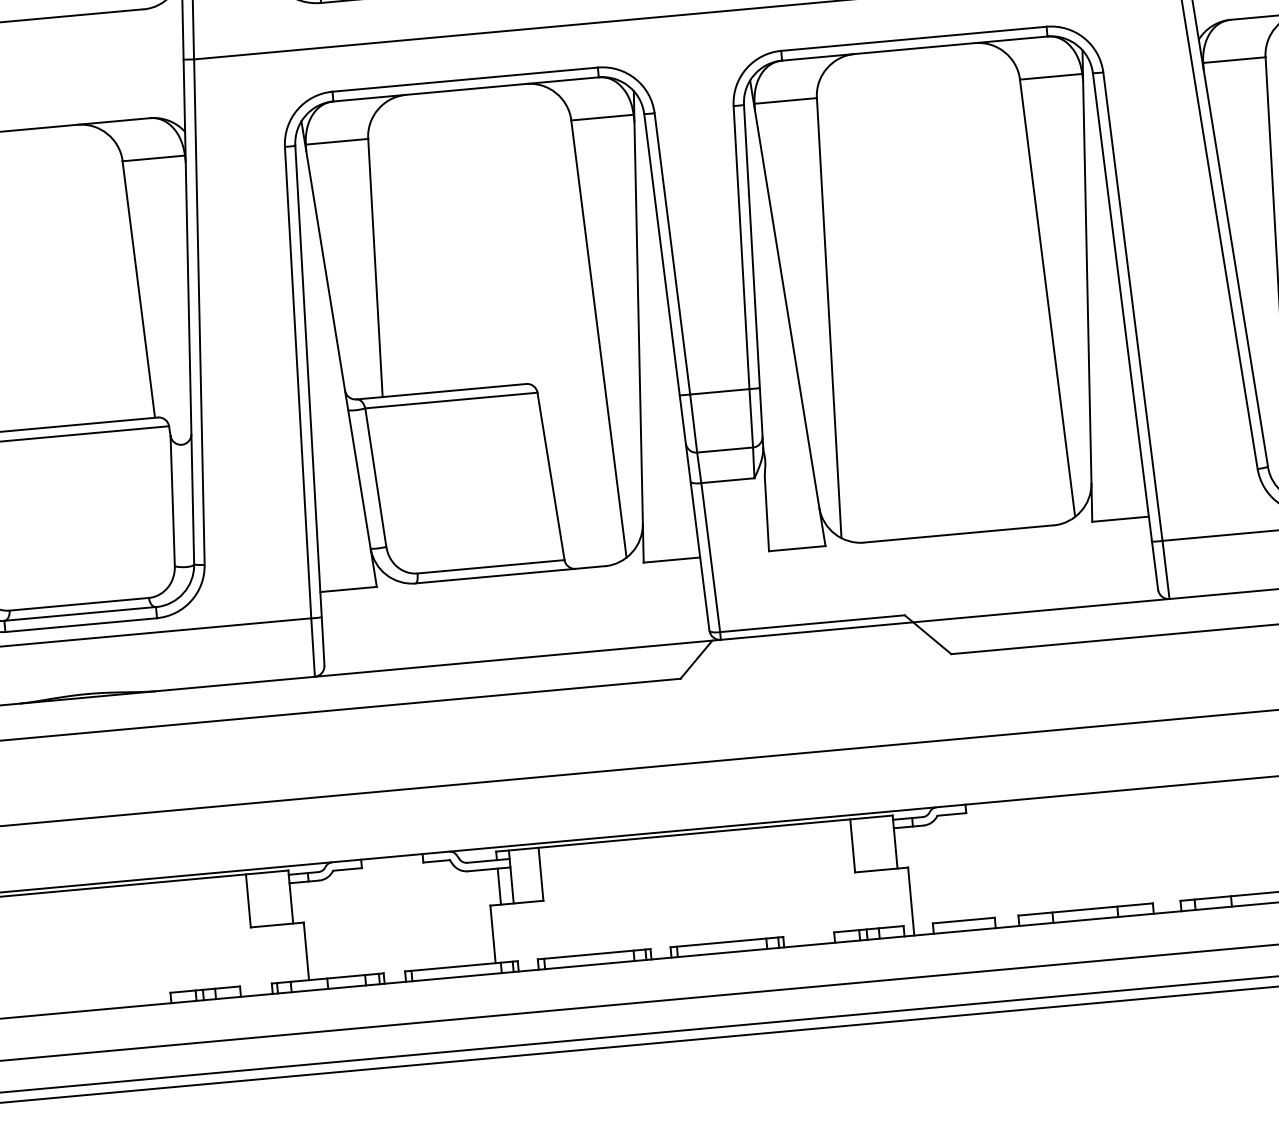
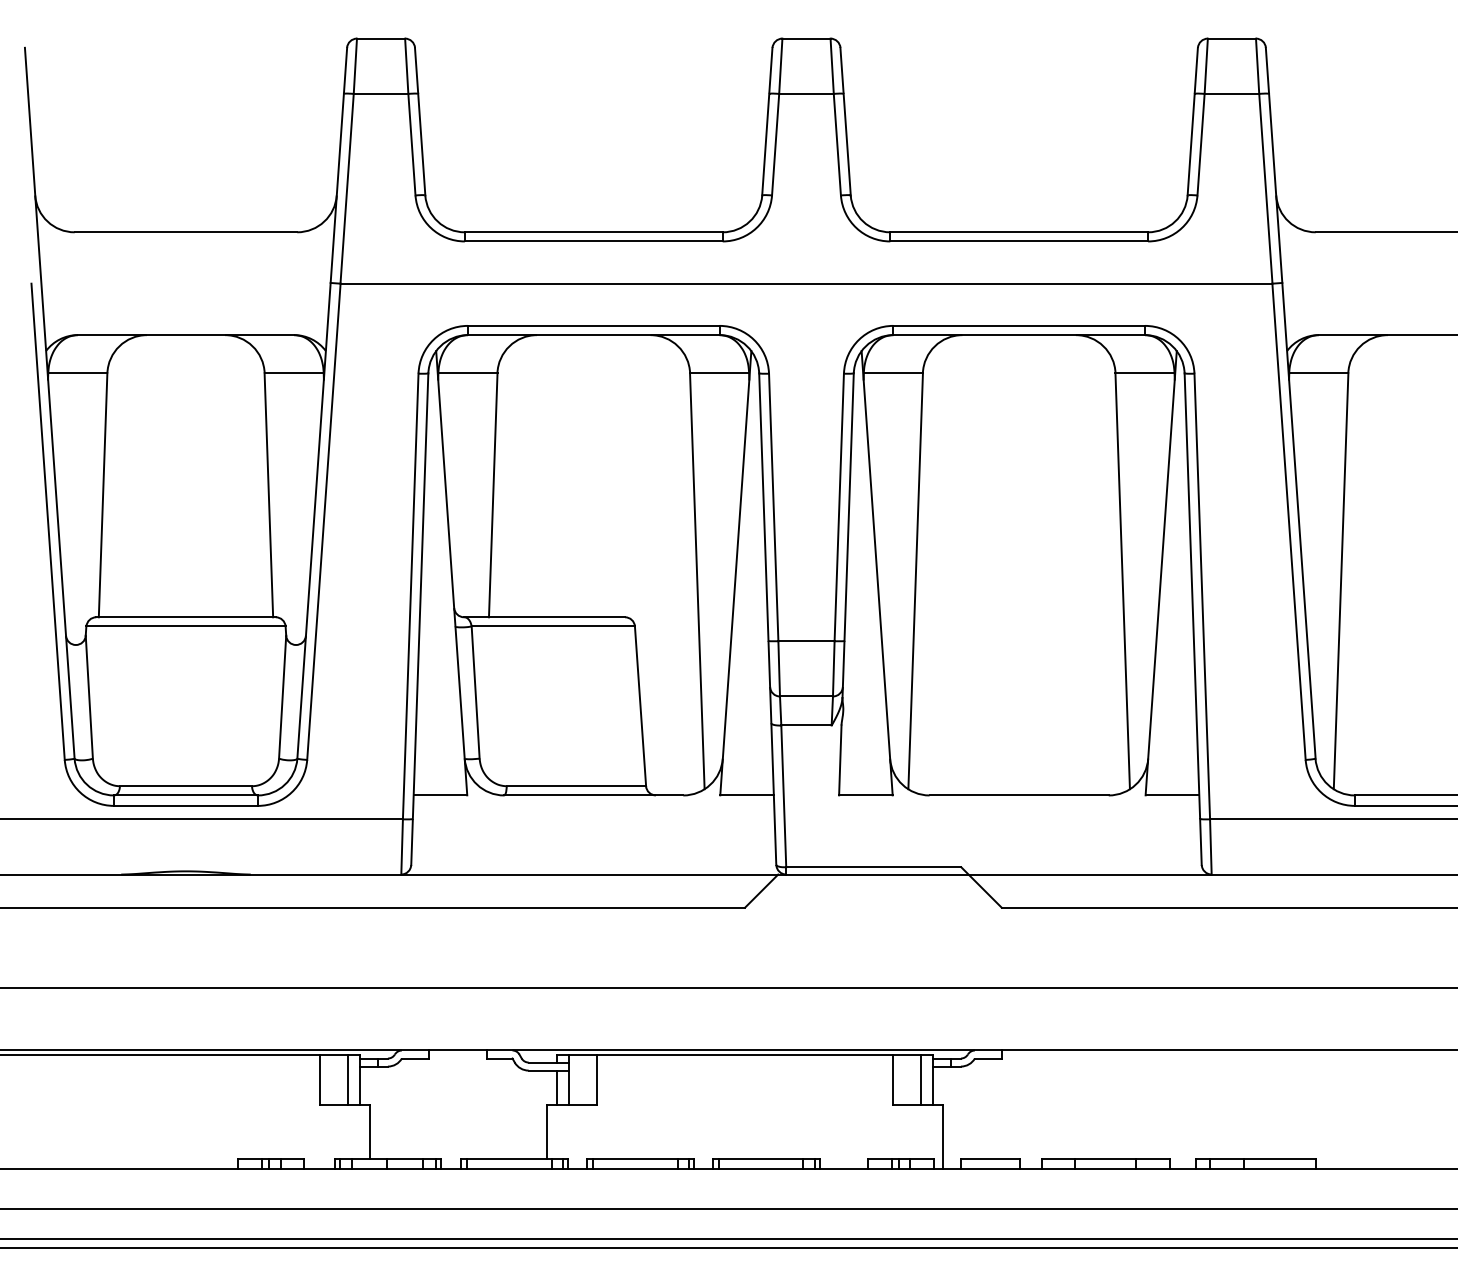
line: (882, 843) -> (920, 1079), added
line: (277, 898) -> (347, 1079), added

